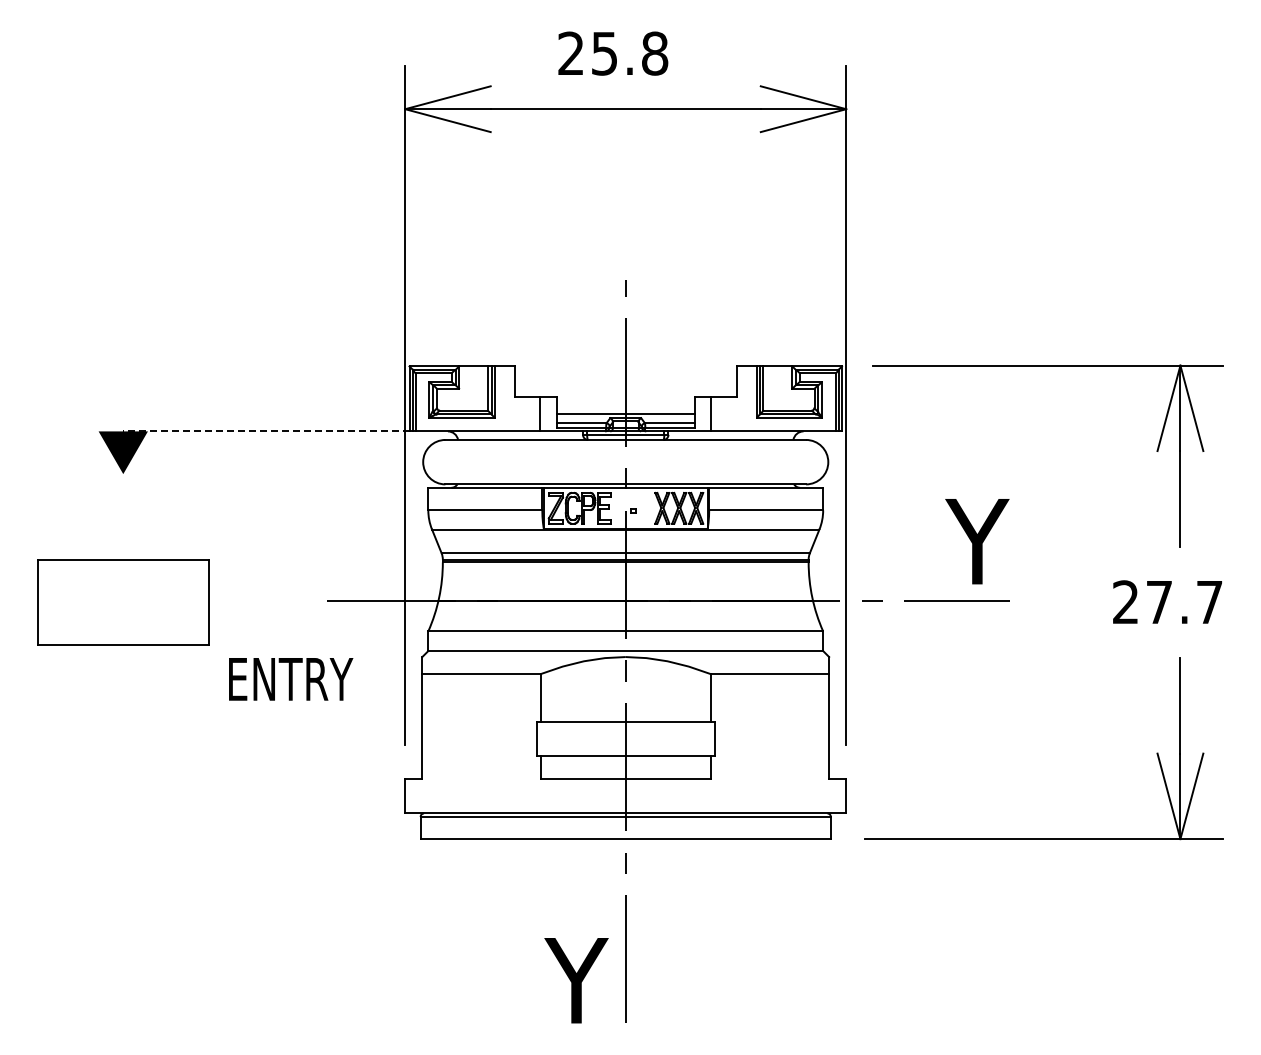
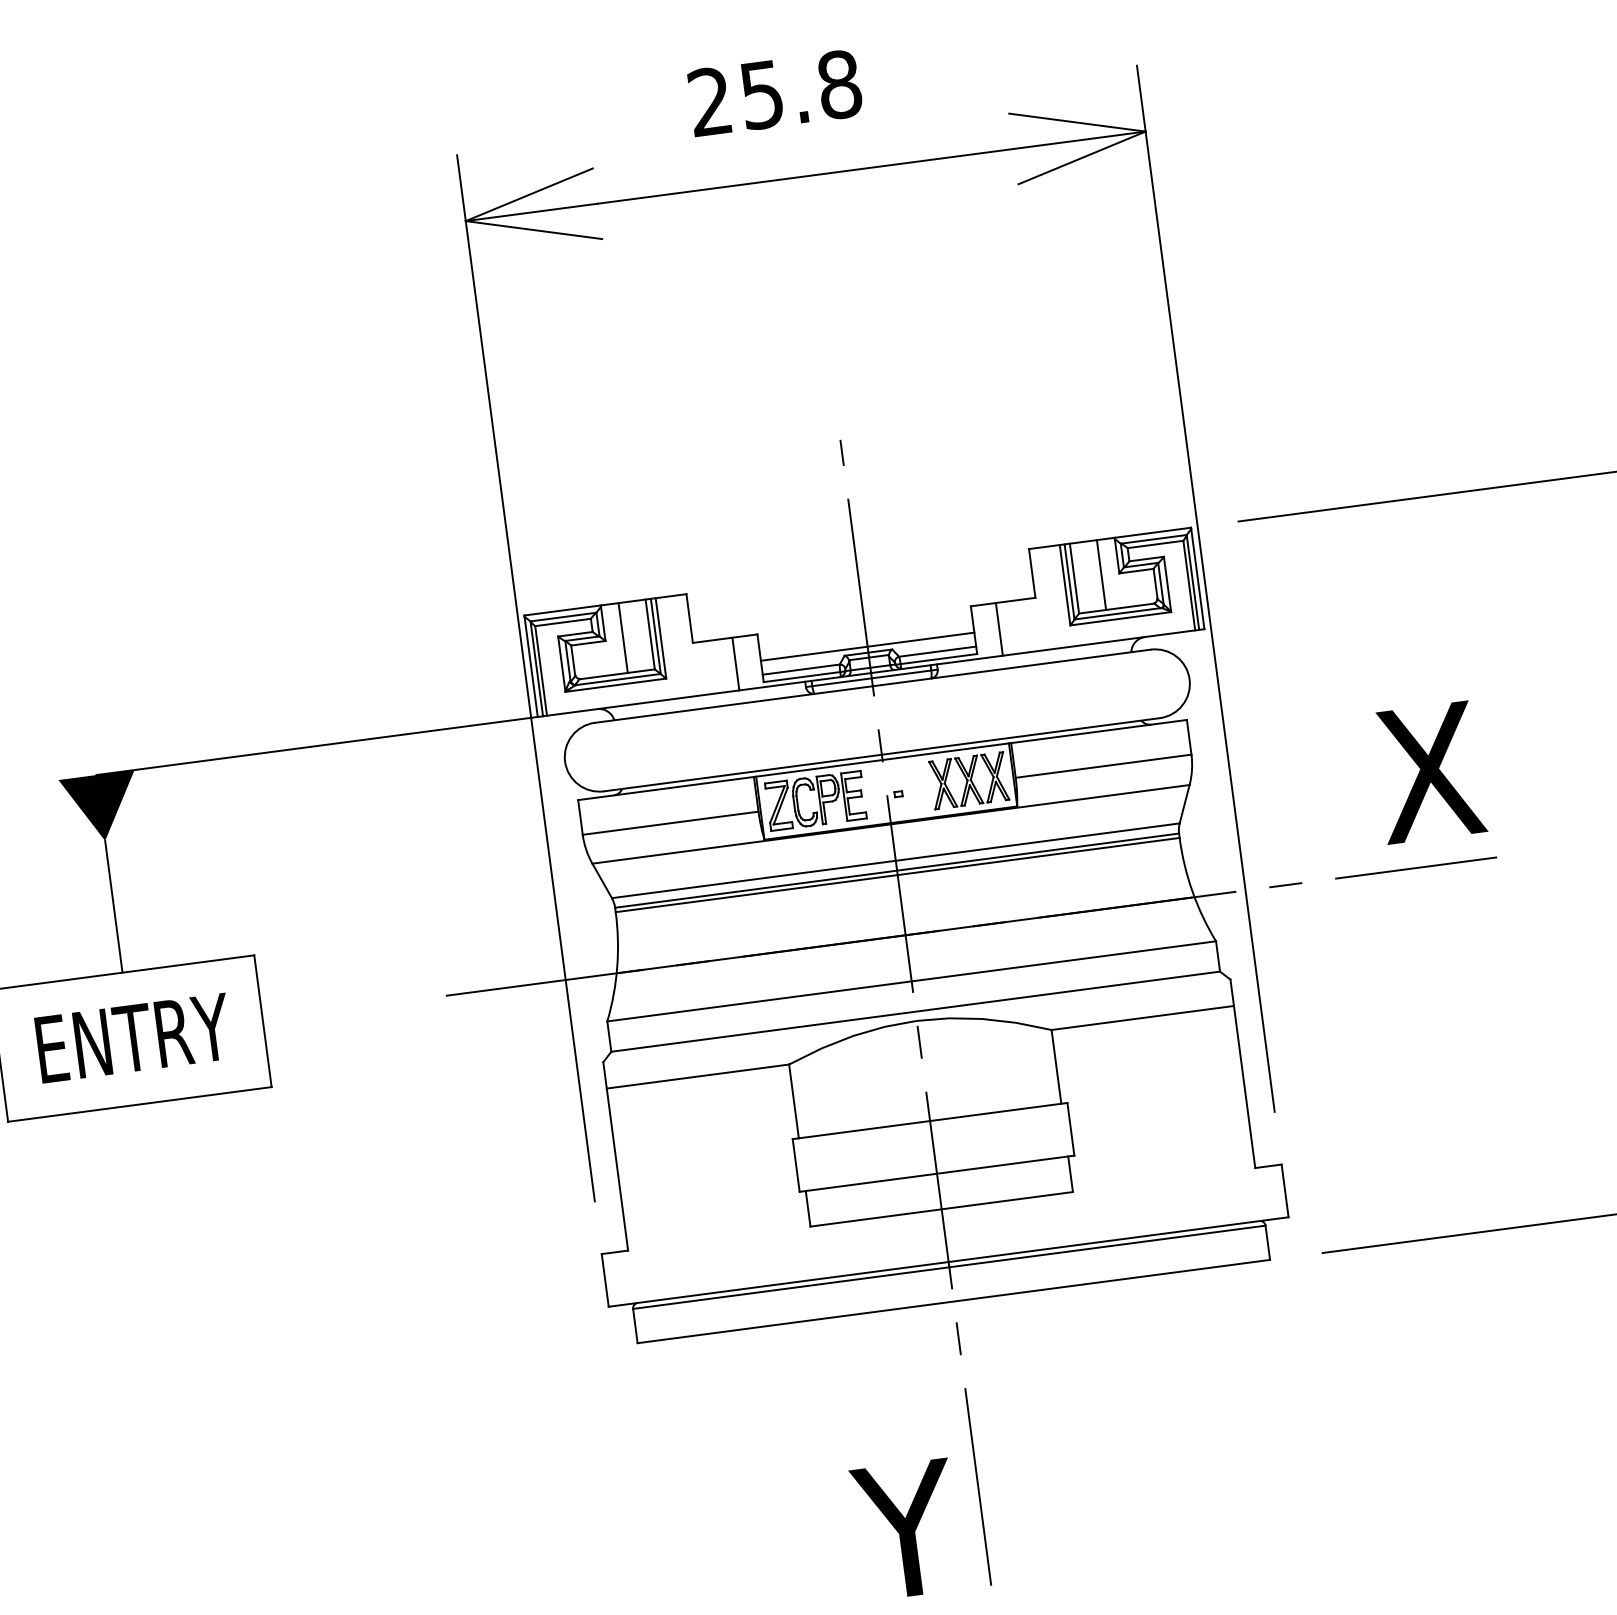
line: (470, 387) -> (622, 636), added
line: (780, 387) -> (1100, 573), added
line: (265, 431) -> (315, 746), dashed -> solid
line: (123, 516) -> (114, 906), added
text: (974, 541) -> (1431, 772), Y -> X
text: (291, 679) -> (134, 1038), moved

